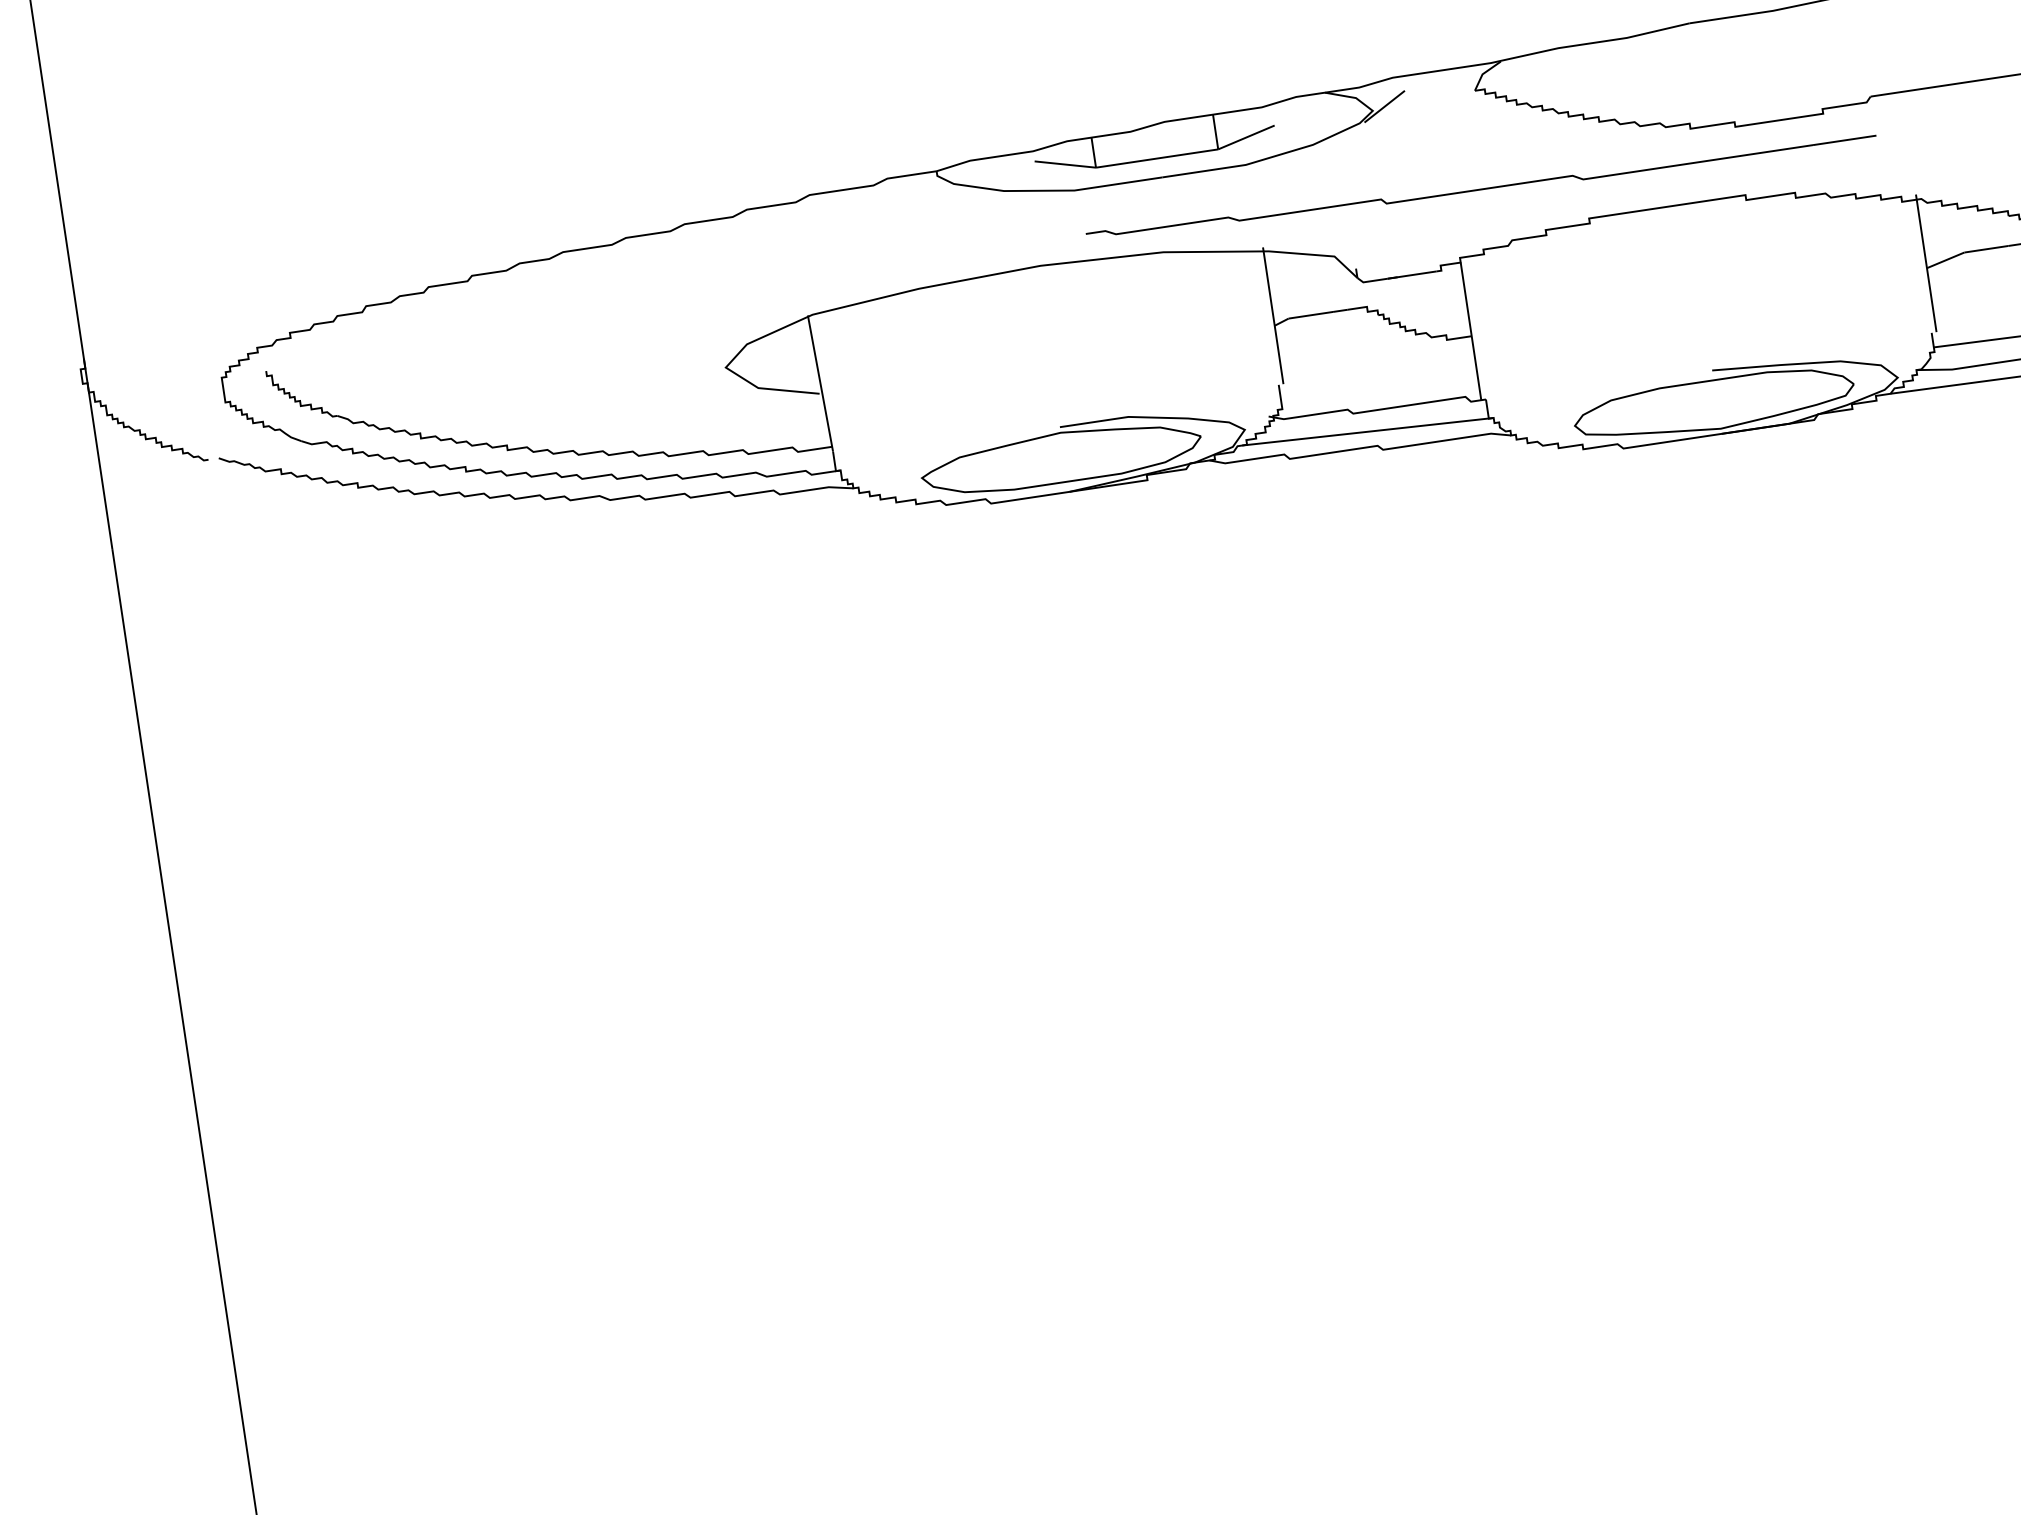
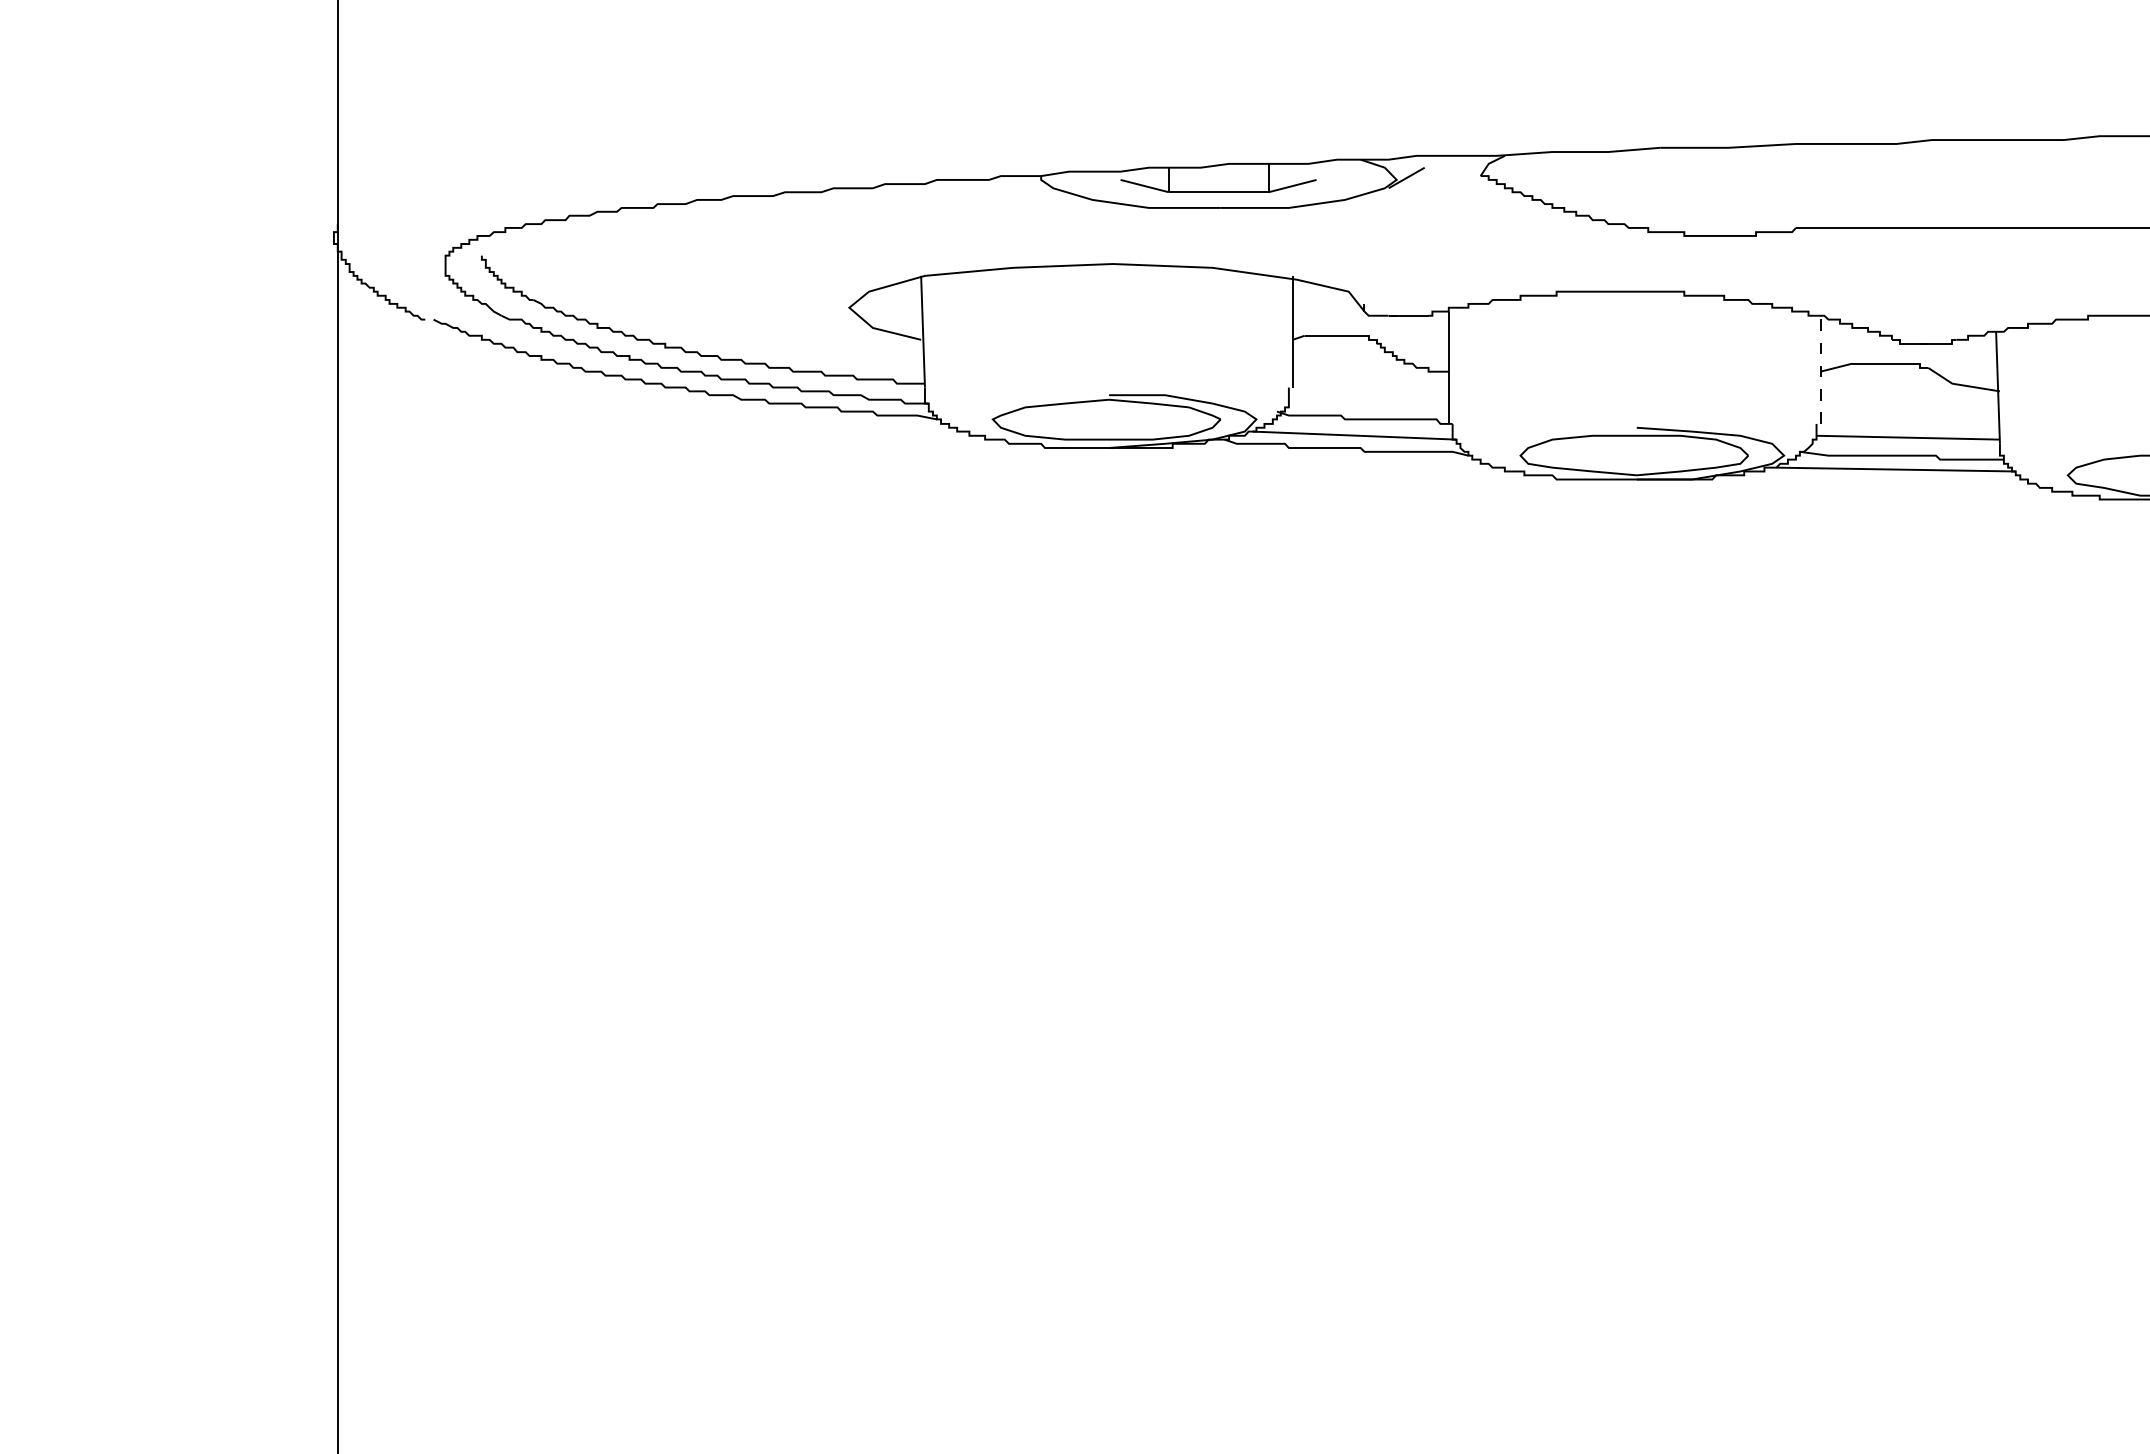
part: (1479, 184) -> (1473, 251), removed
line: (1926, 263) -> (1820, 367), solid -> dashed

